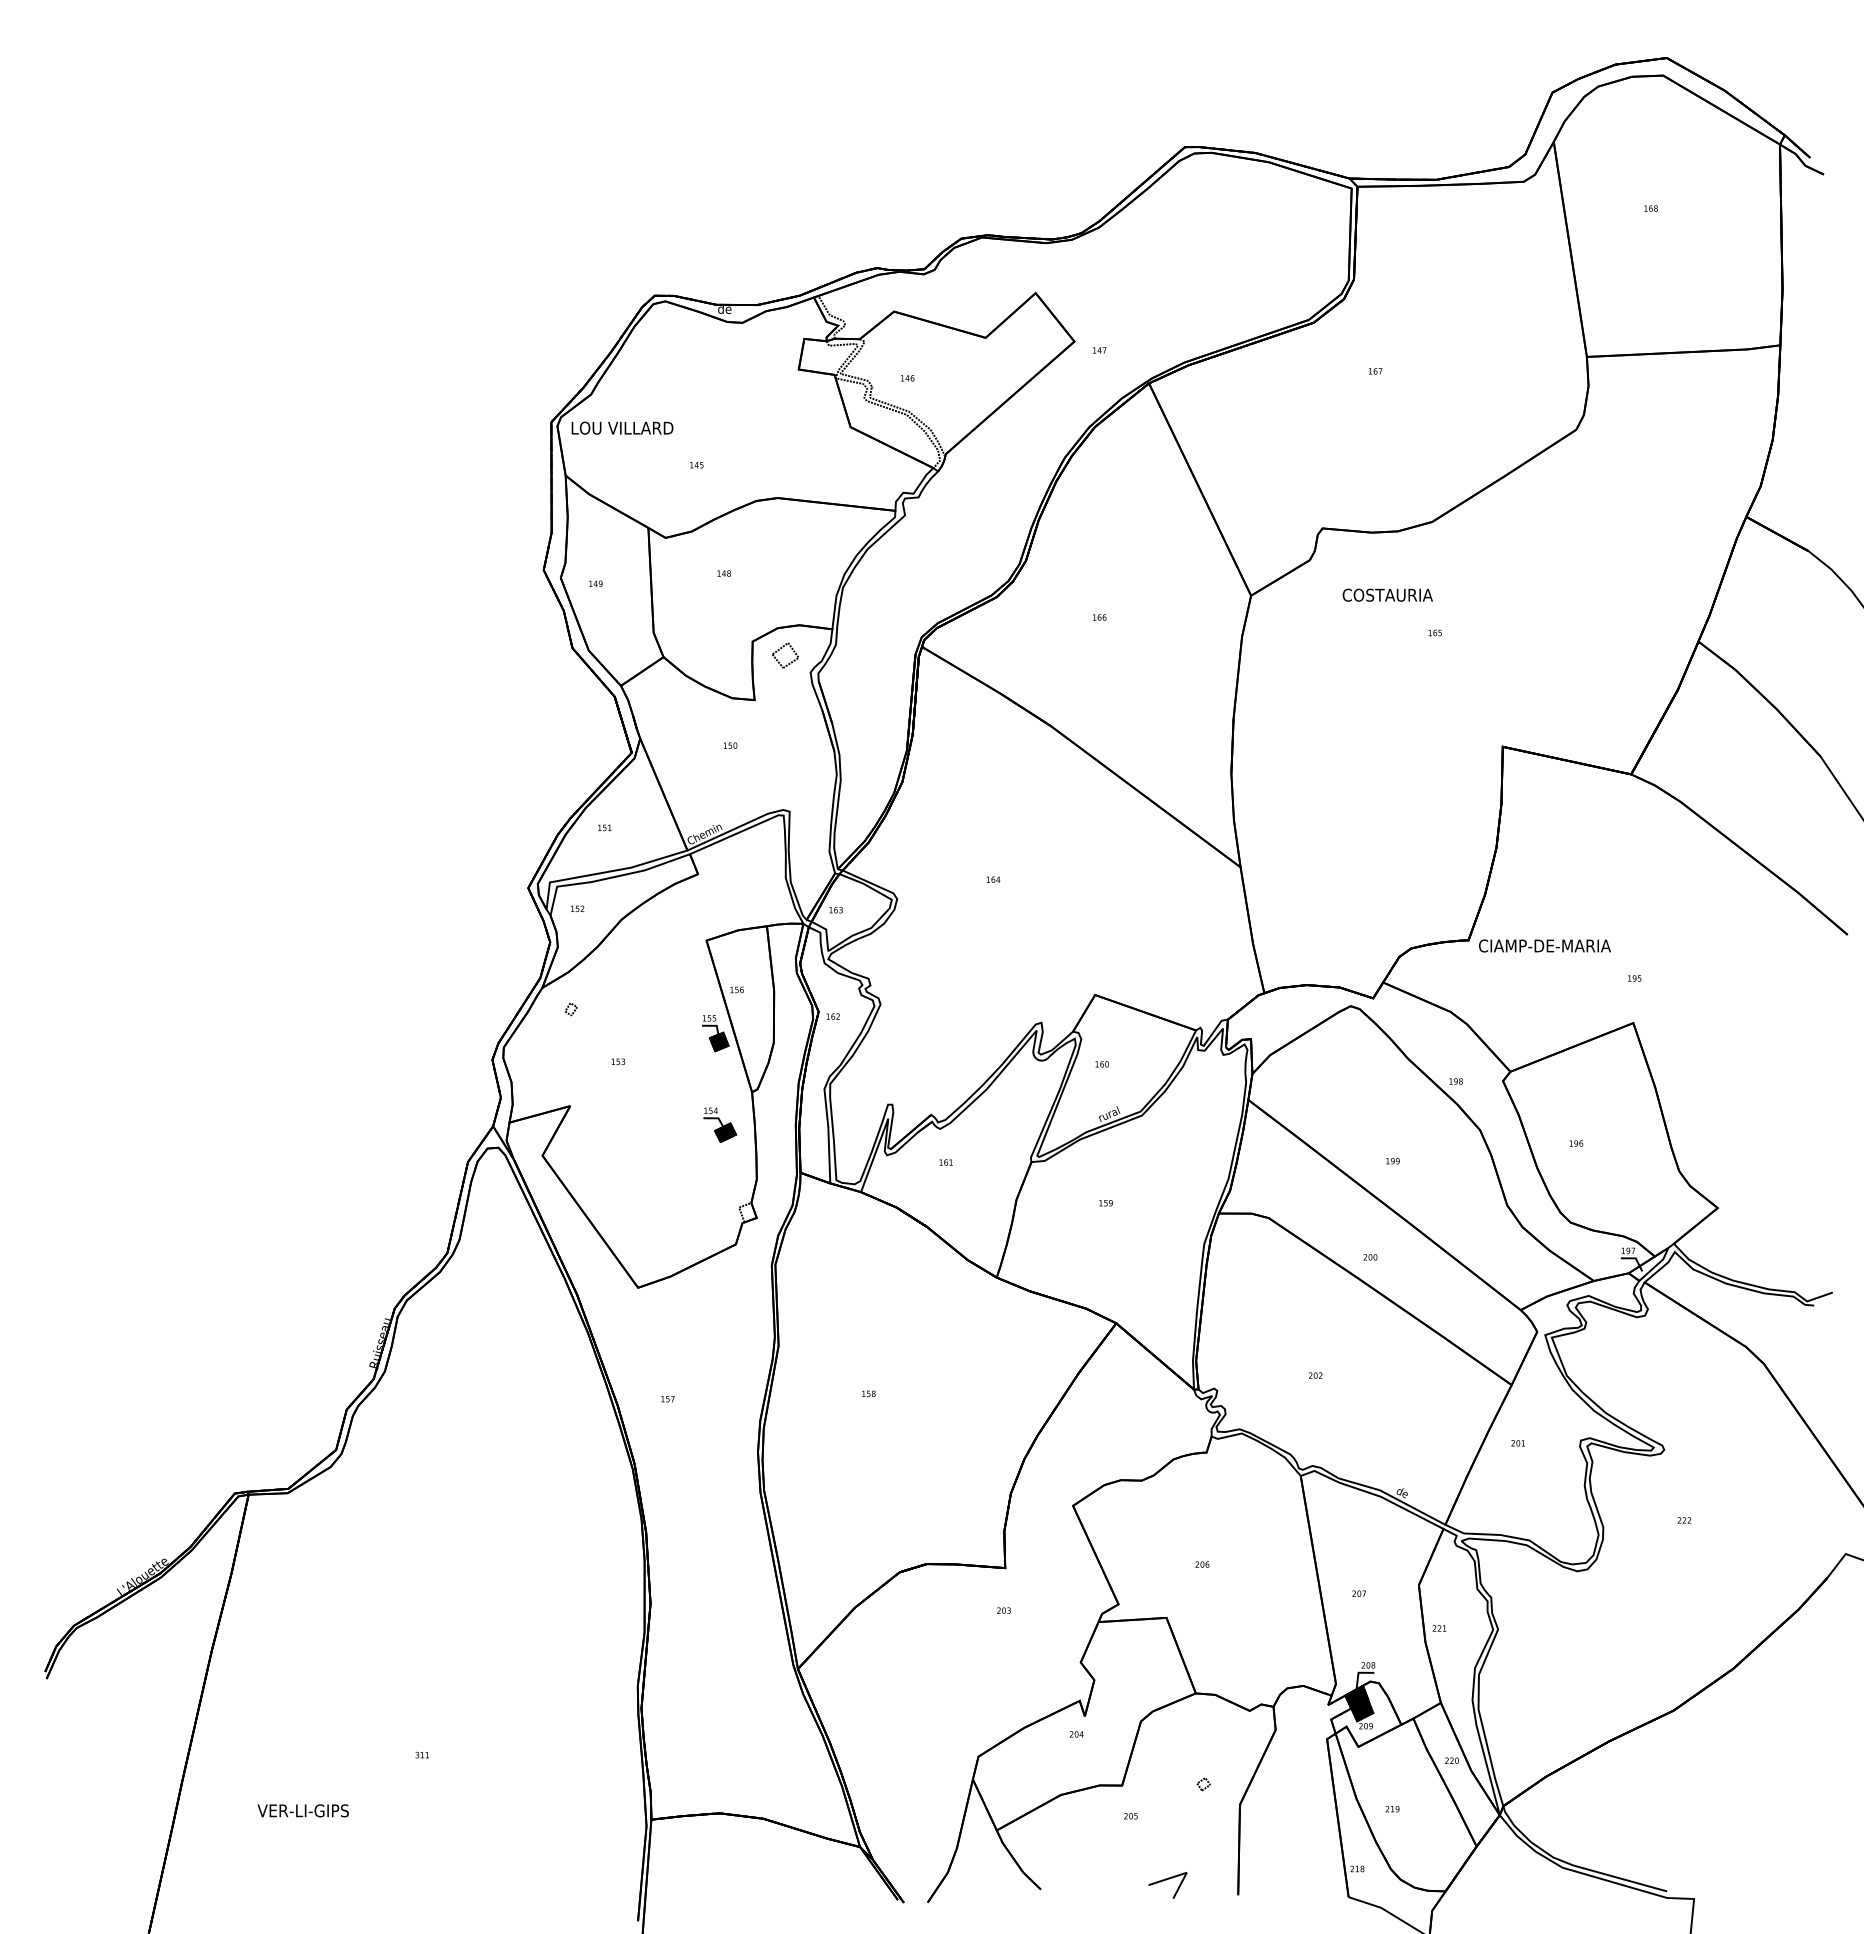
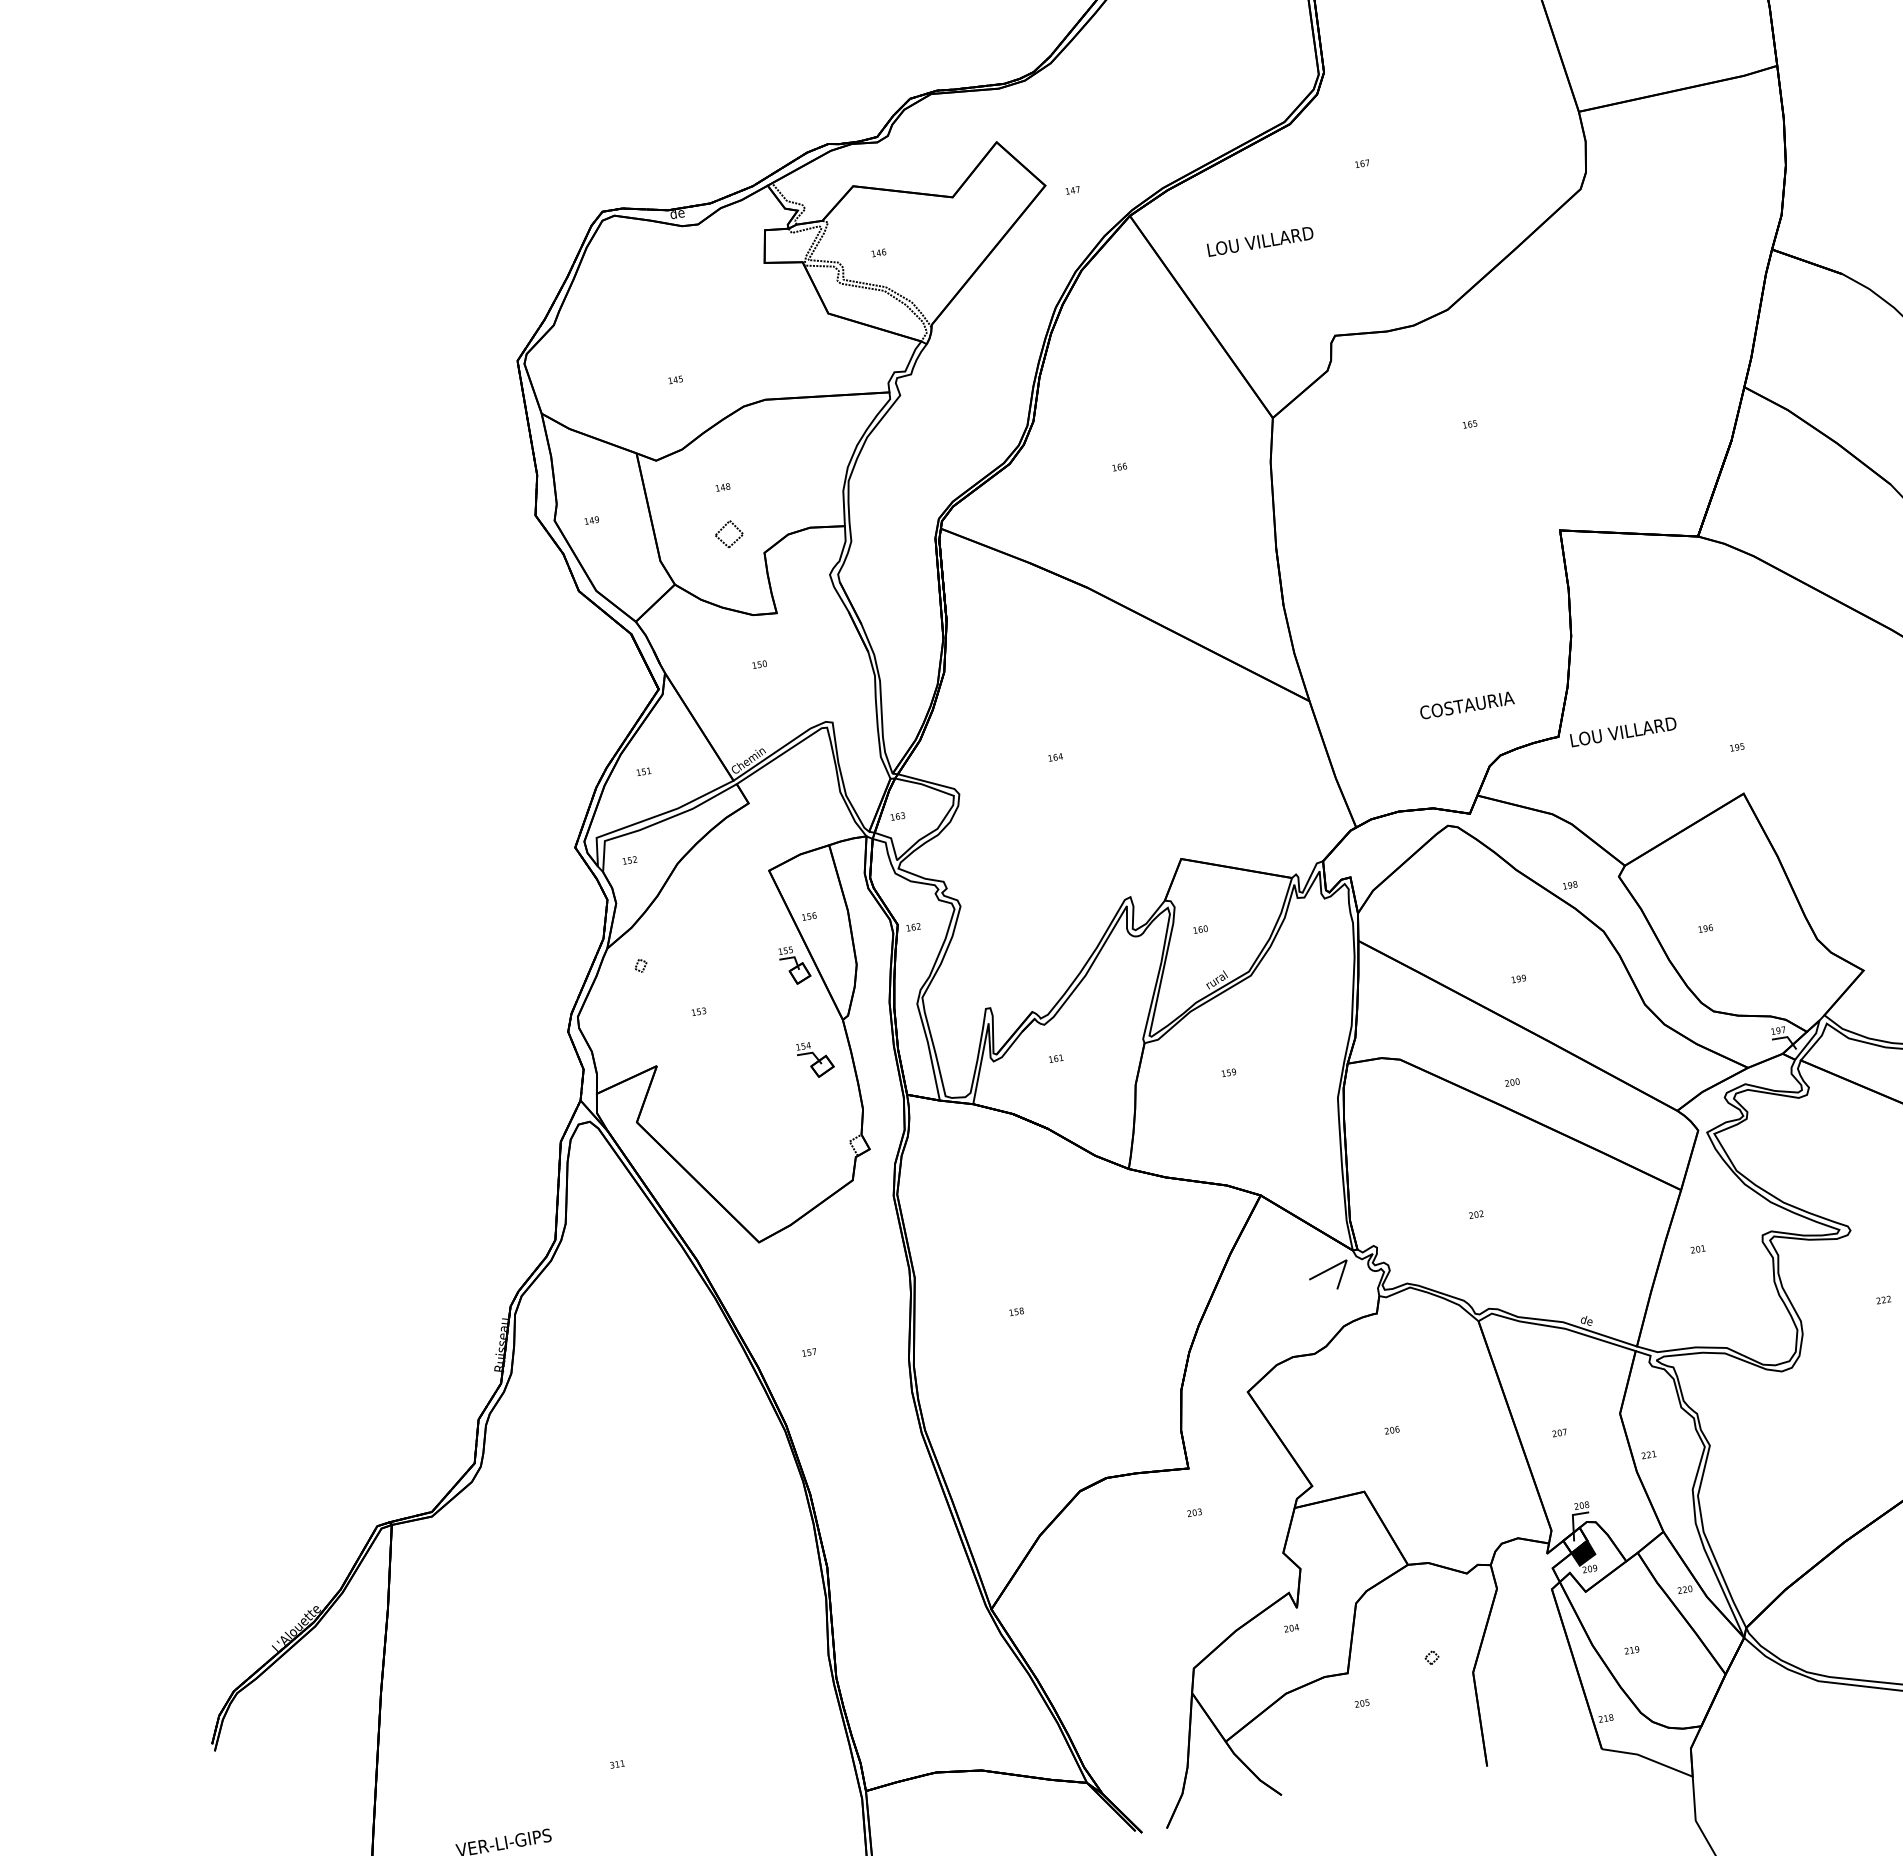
text: (622, 427) -> (1260, 240), moved
text: (1387, 594) -> (1466, 704), moved
part: (785, 655) -> (729, 534), moved
text: (1544, 945) -> (1638, 728), CIAMP-DE-MARIA -> LOU VILLARD
fill: (718, 1041) -> (799, 973), removed
fill: (725, 1132) -> (822, 1066), removed
fill: (1356, 1696) -> (1574, 1539), removed
line: (1166, 1880) -> (1327, 1271), moved

